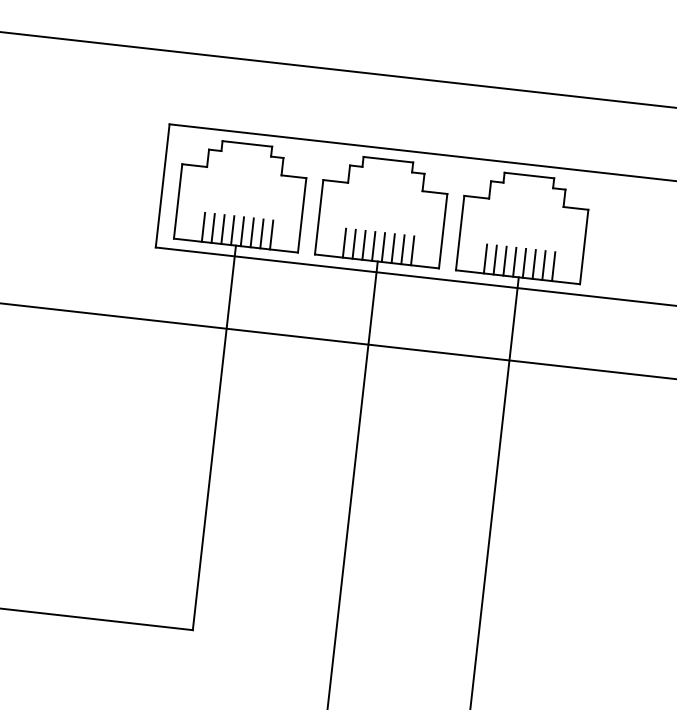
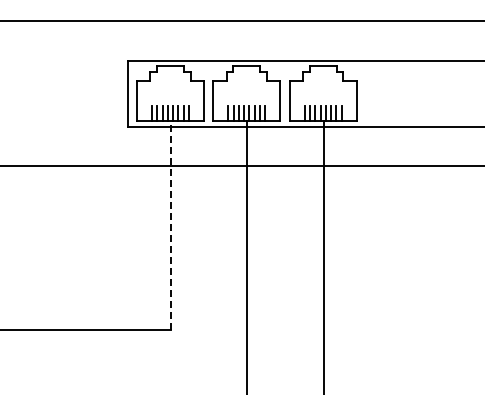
line: (214, 437) -> (170, 225), solid -> dashed

